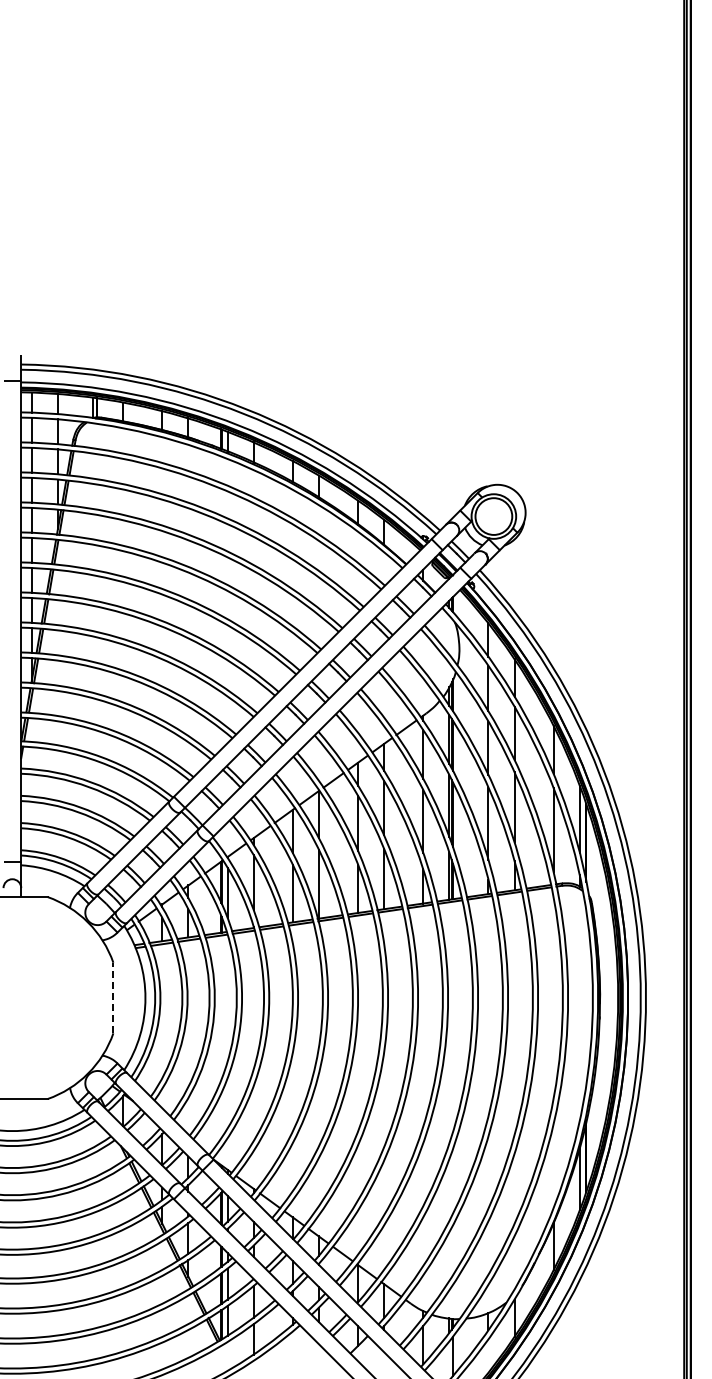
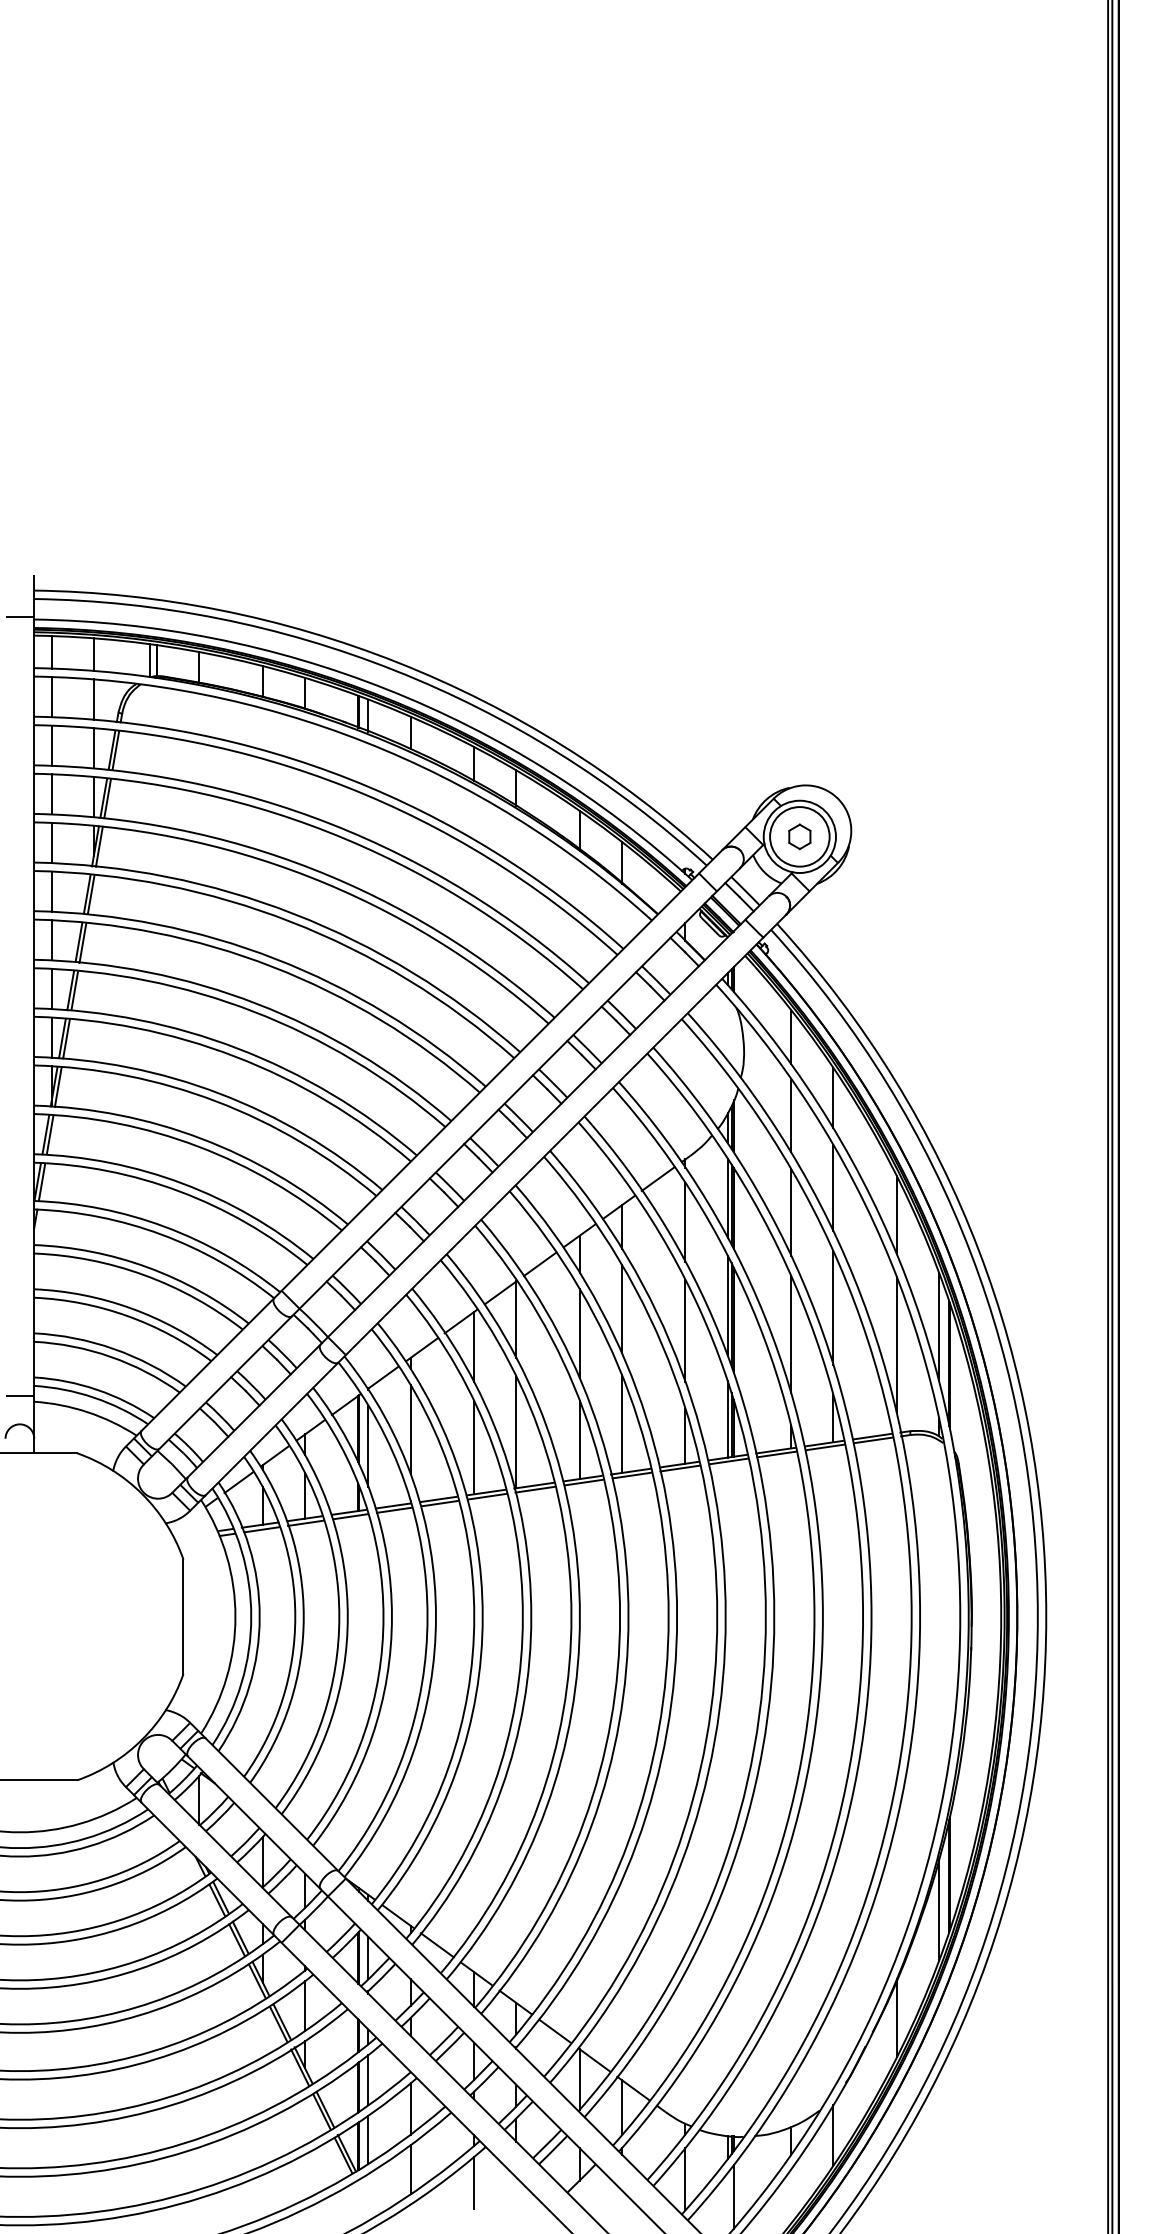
part: (493, 516) -> (799, 836), added
line: (113, 997) -> (183, 1615), dashed -> solid
line: (292, 1347) -> (473, 2182), added

